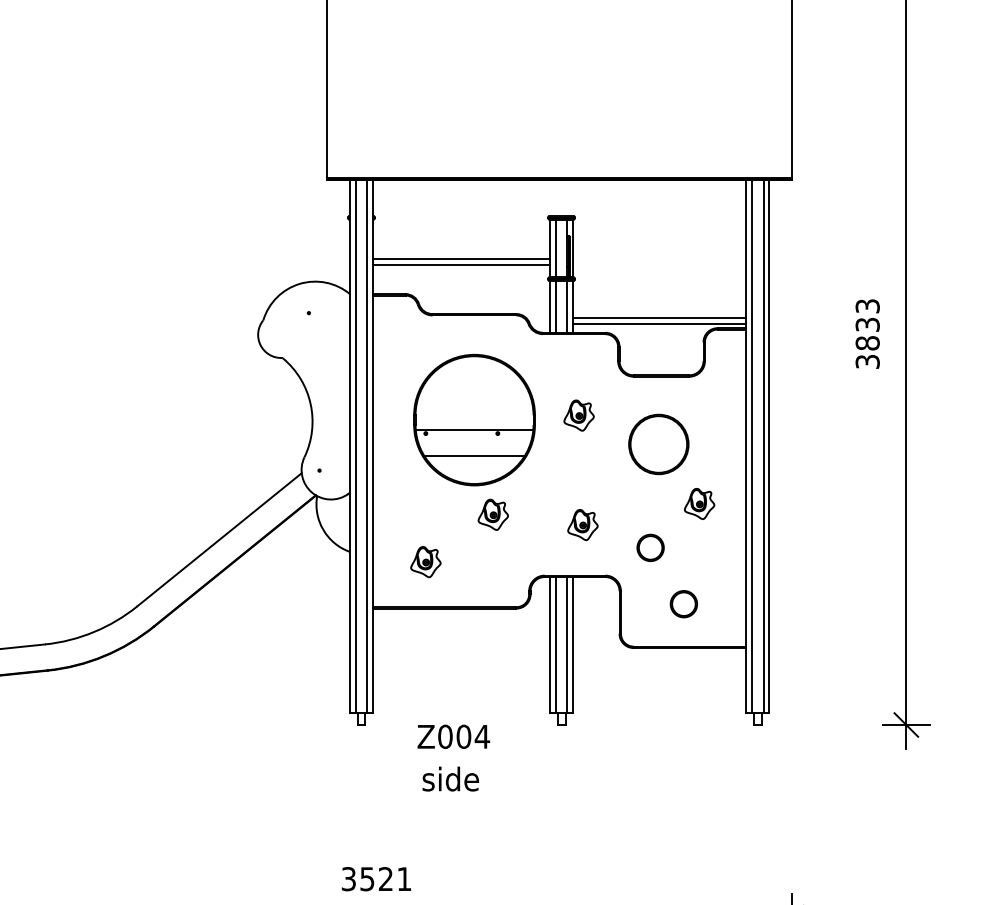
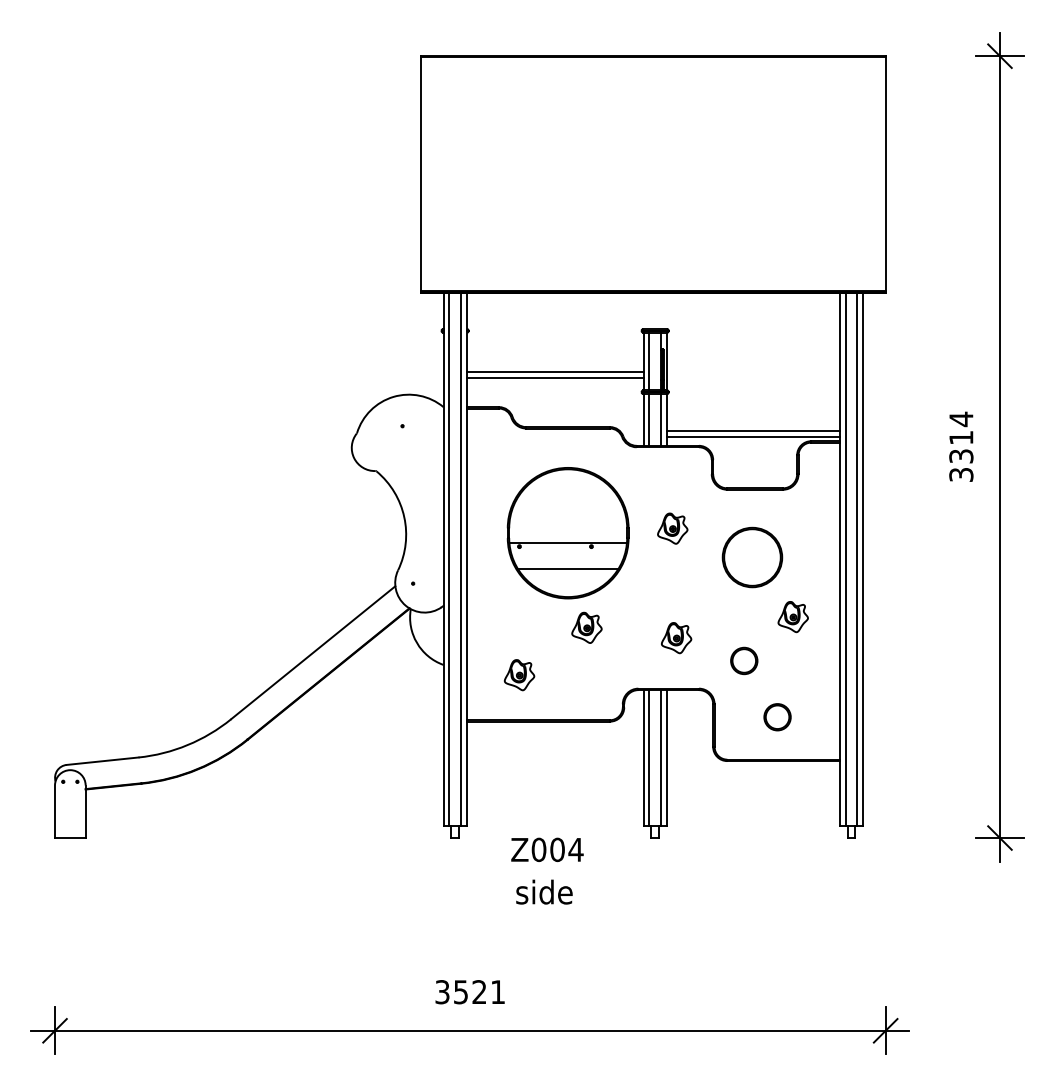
text: (867, 324) -> (961, 437), 3833 -> 3314

